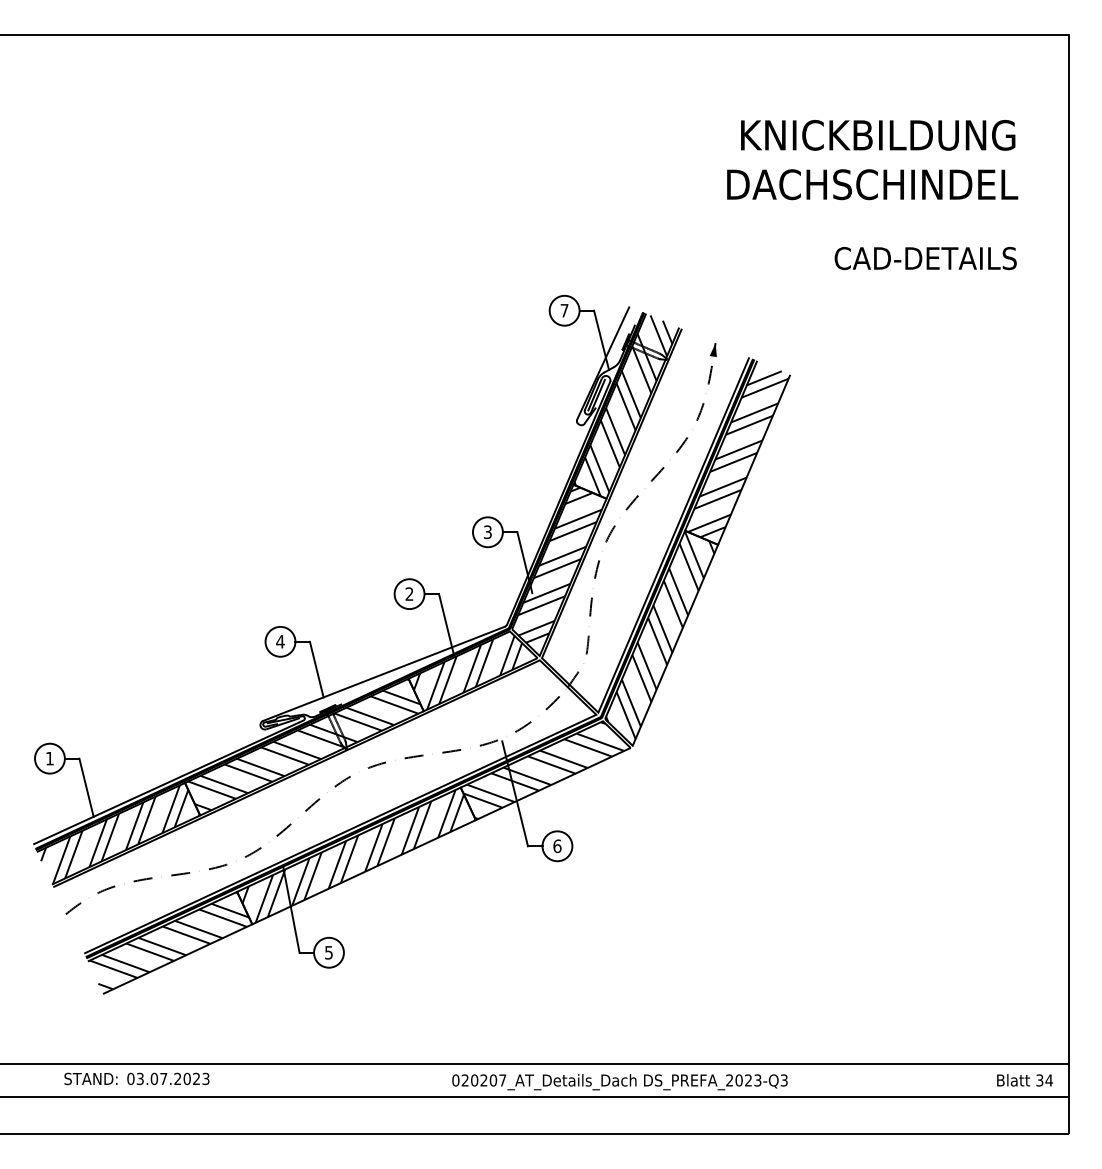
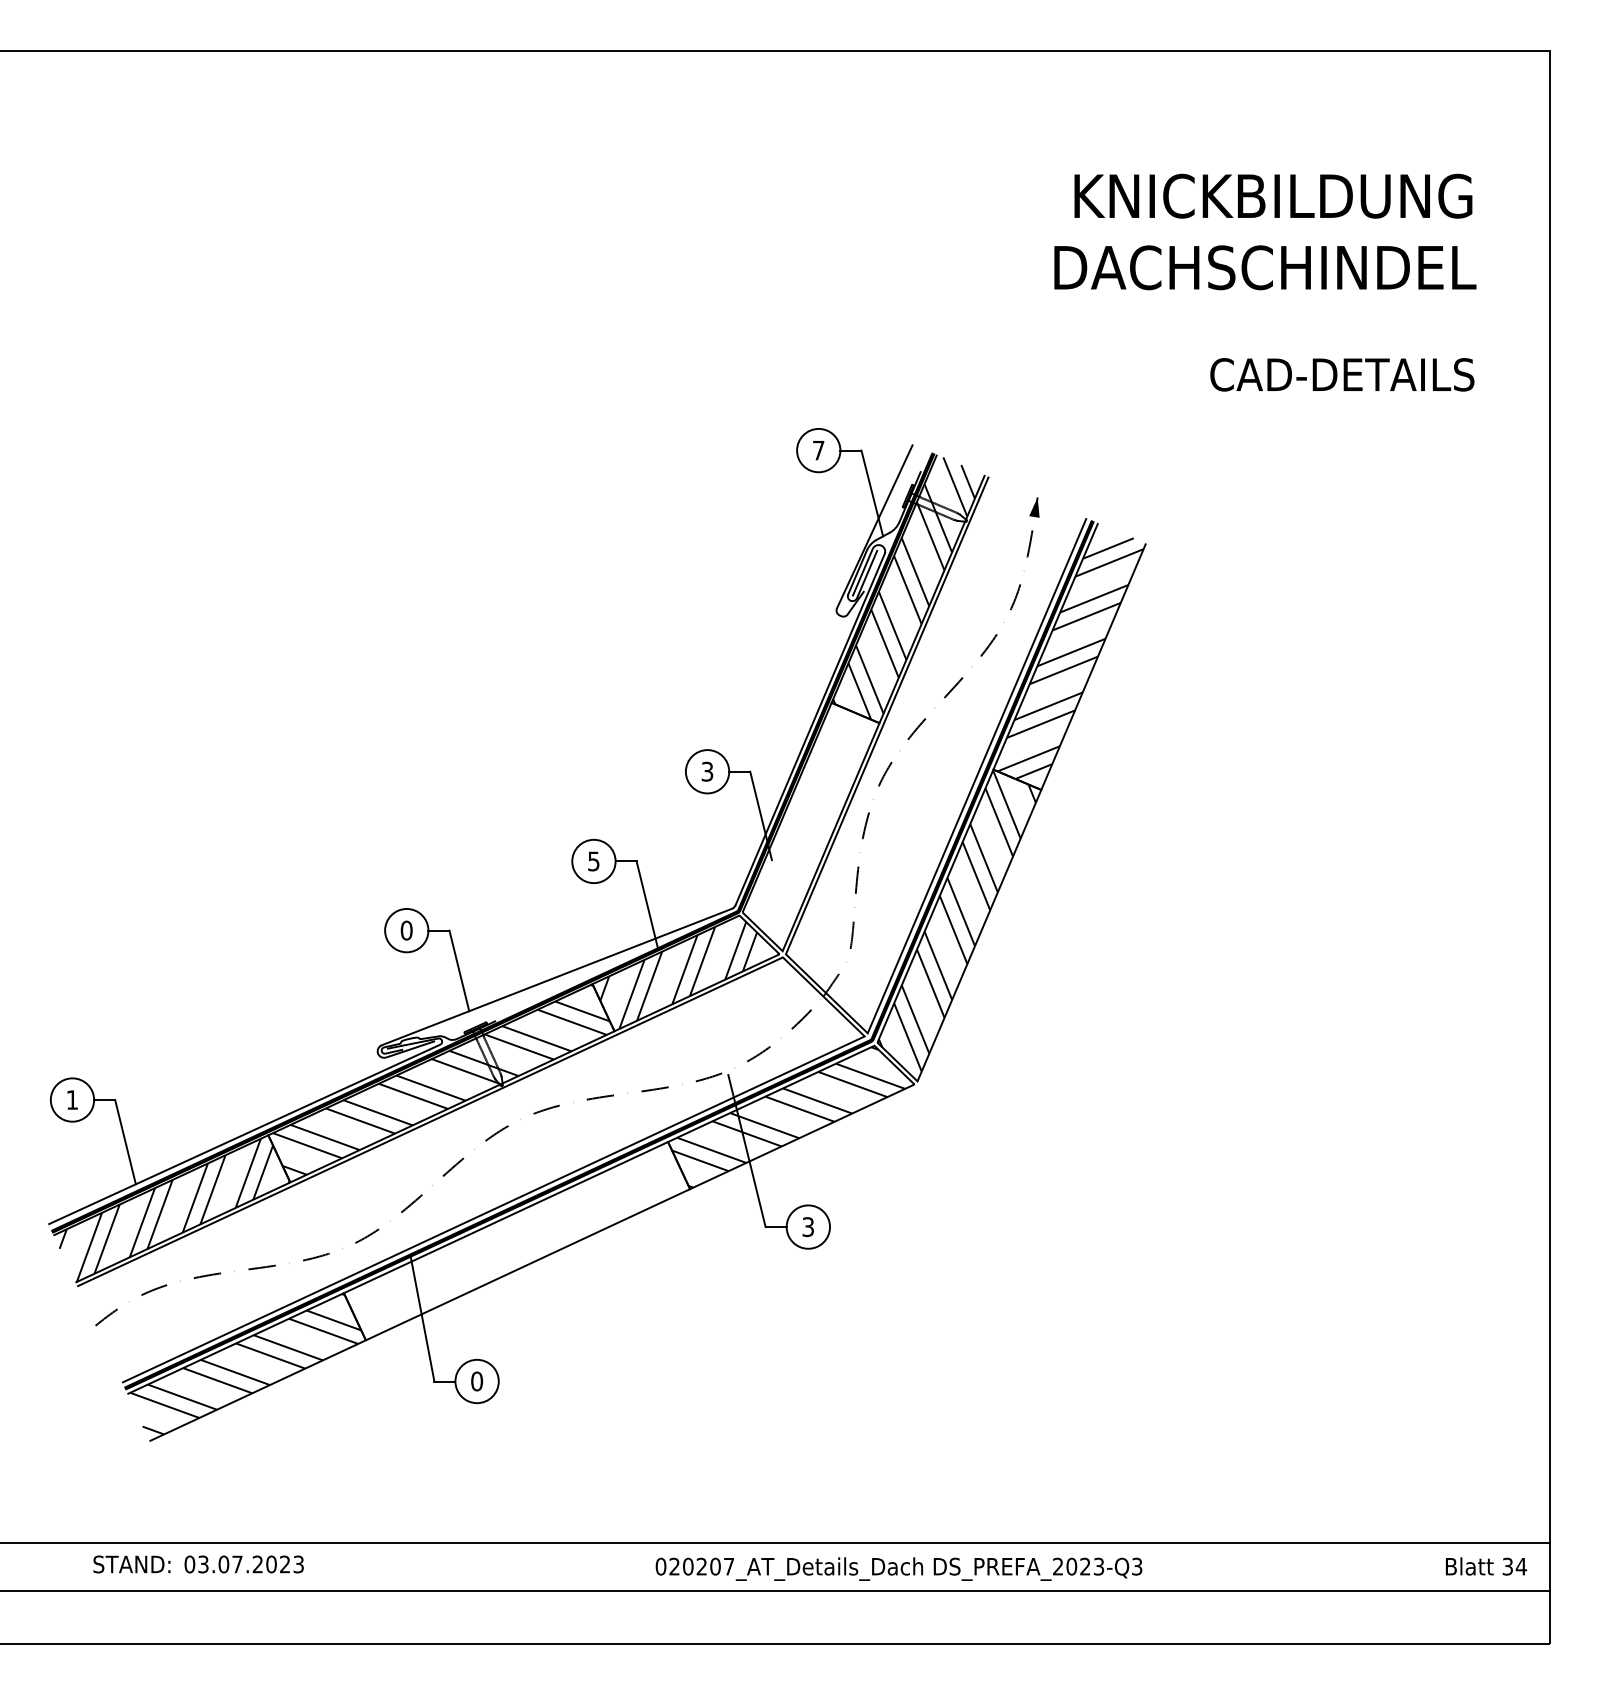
hatch: (559, 564) -> (811, 818), removed
text: (409, 593) -> (593, 860), 2 -> 5
text: (280, 641) -> (406, 930), 4 -> 0
text: (557, 846) -> (808, 1227), 6 -> 3
hatch: (358, 856) -> (519, 1241), removed
text: (328, 952) -> (476, 1381), 5 -> 0

